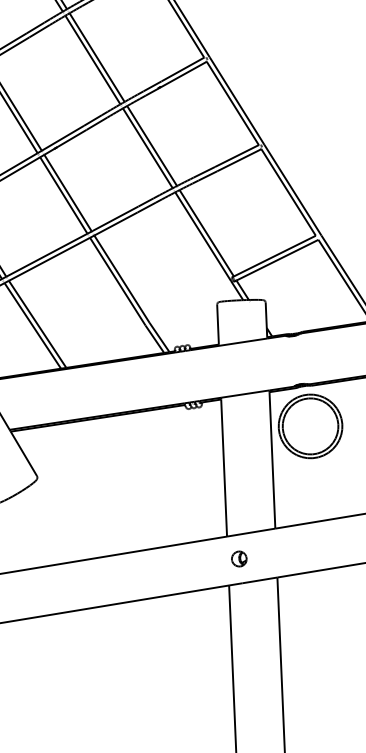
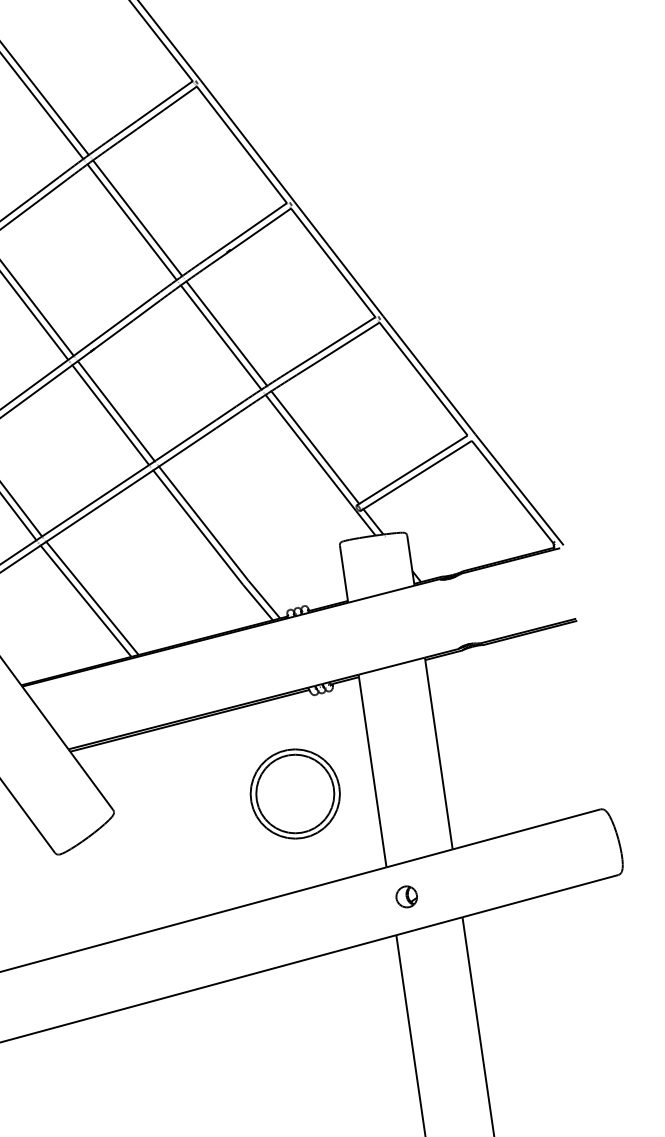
part: (310, 425) -> (294, 793), moved

